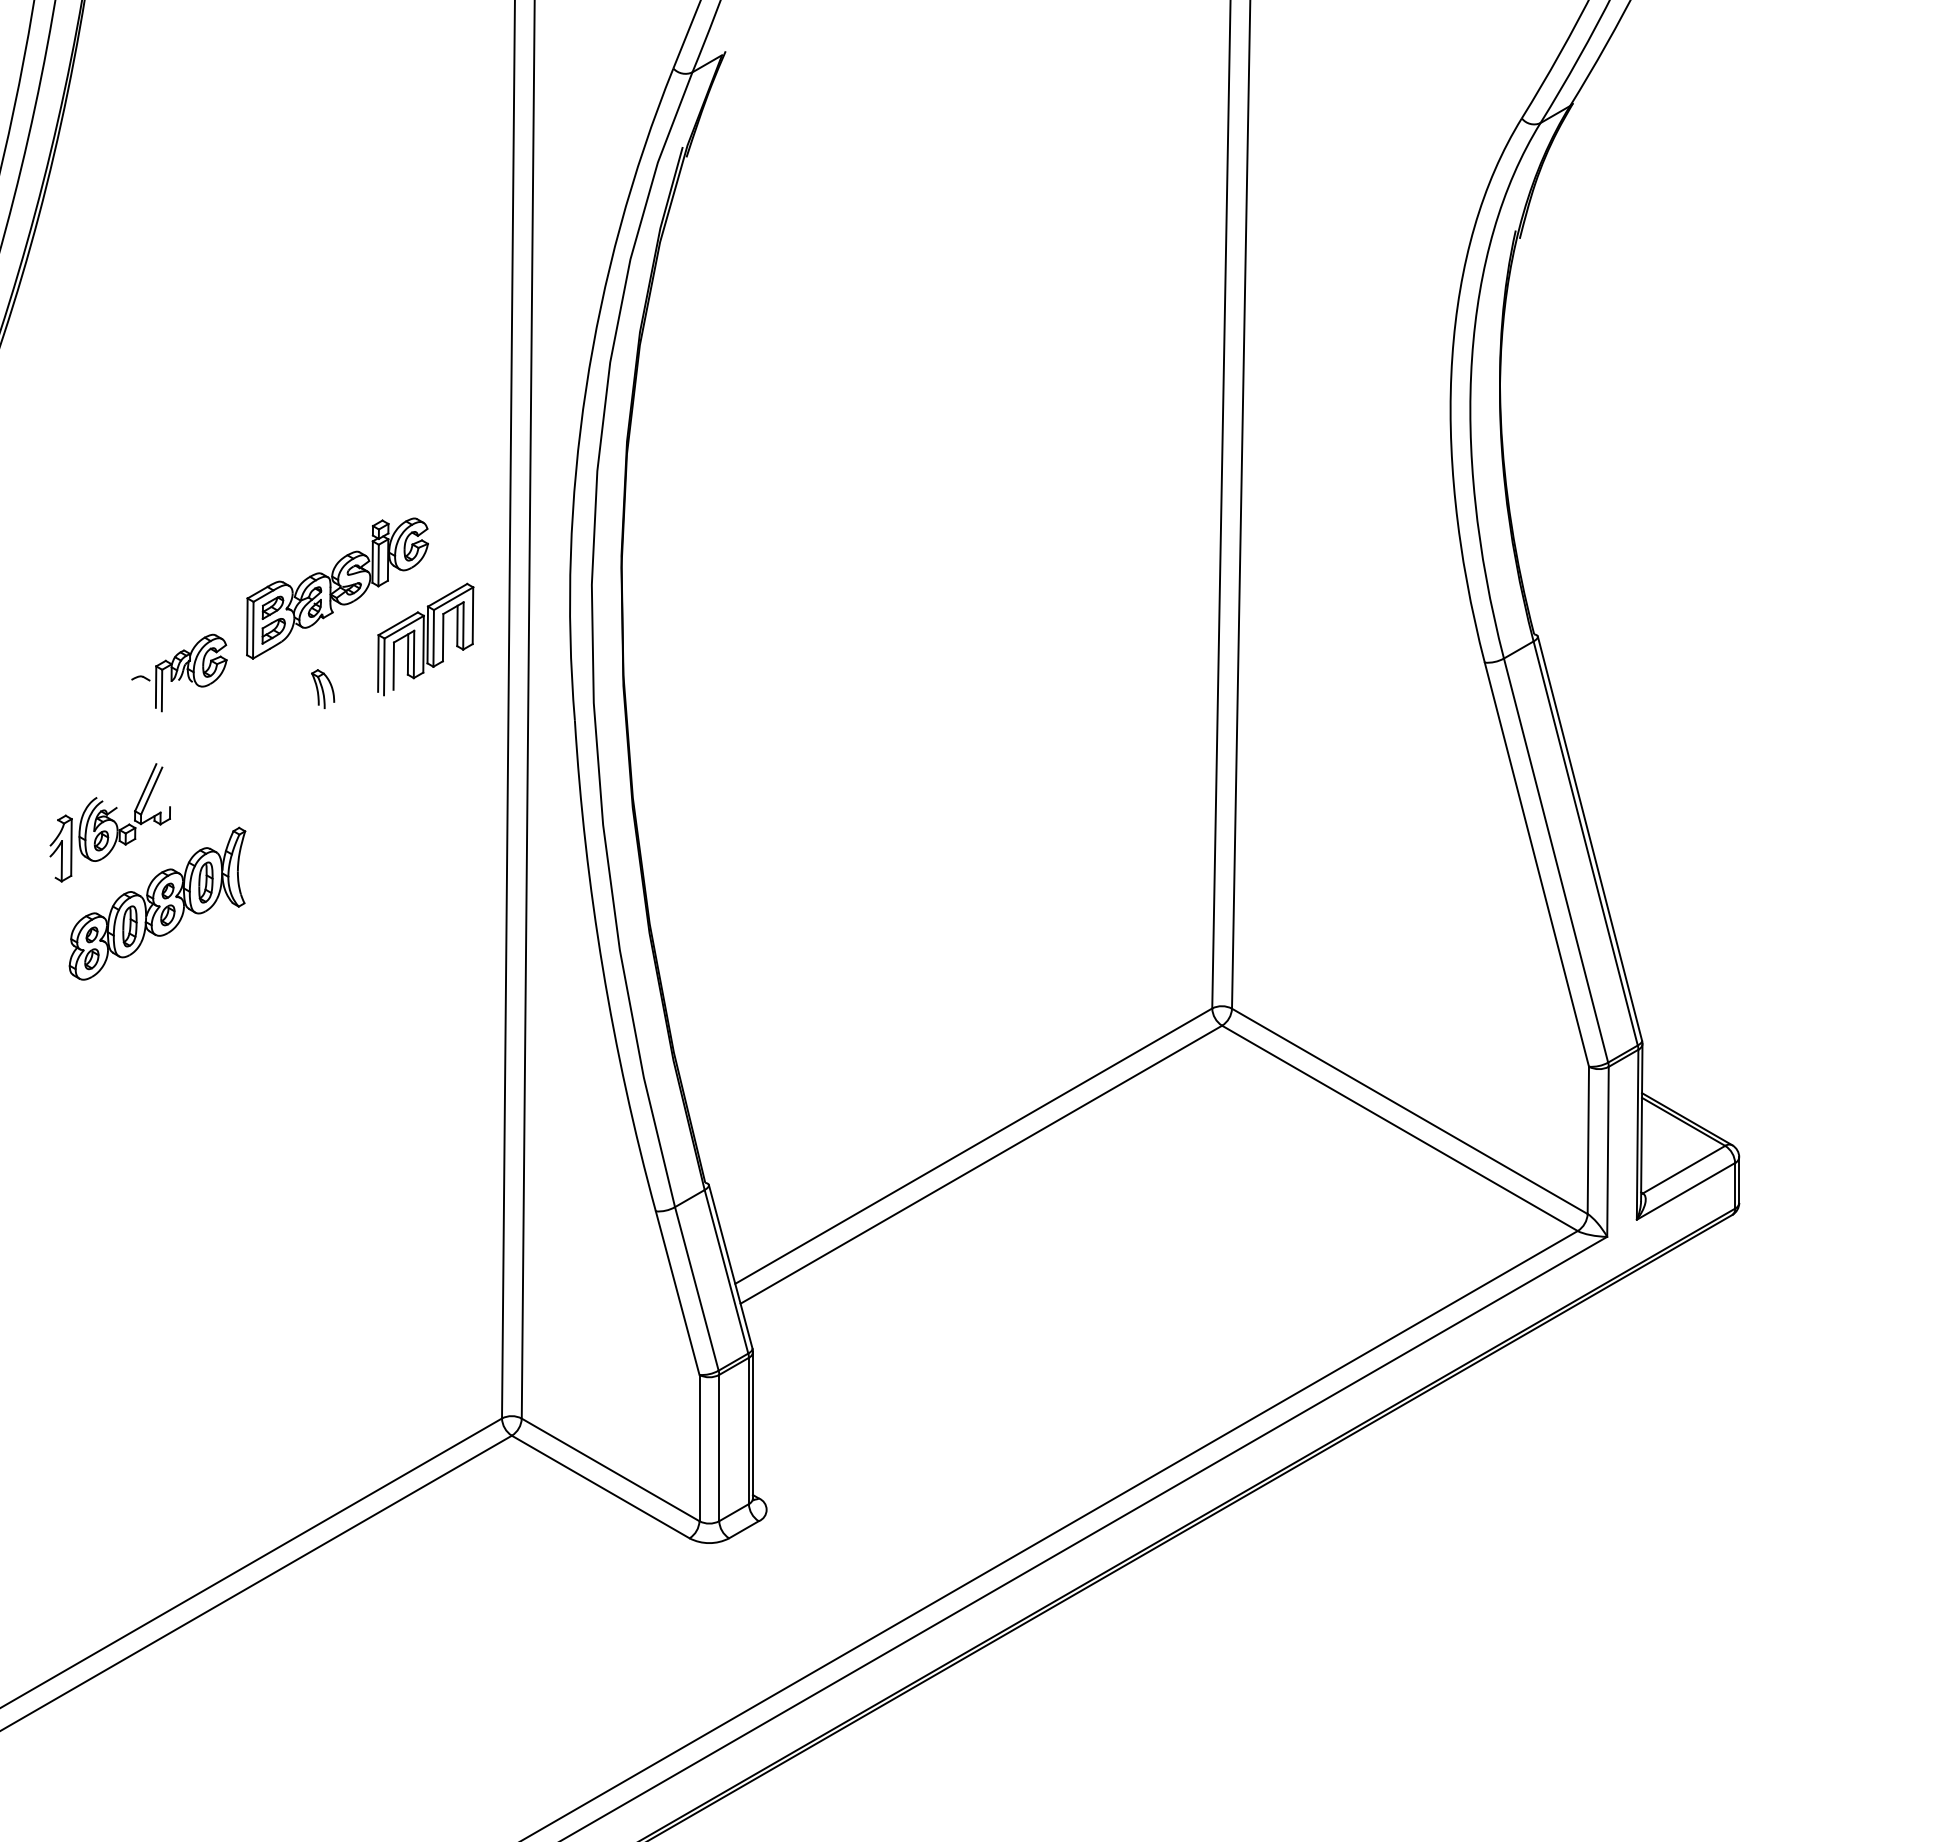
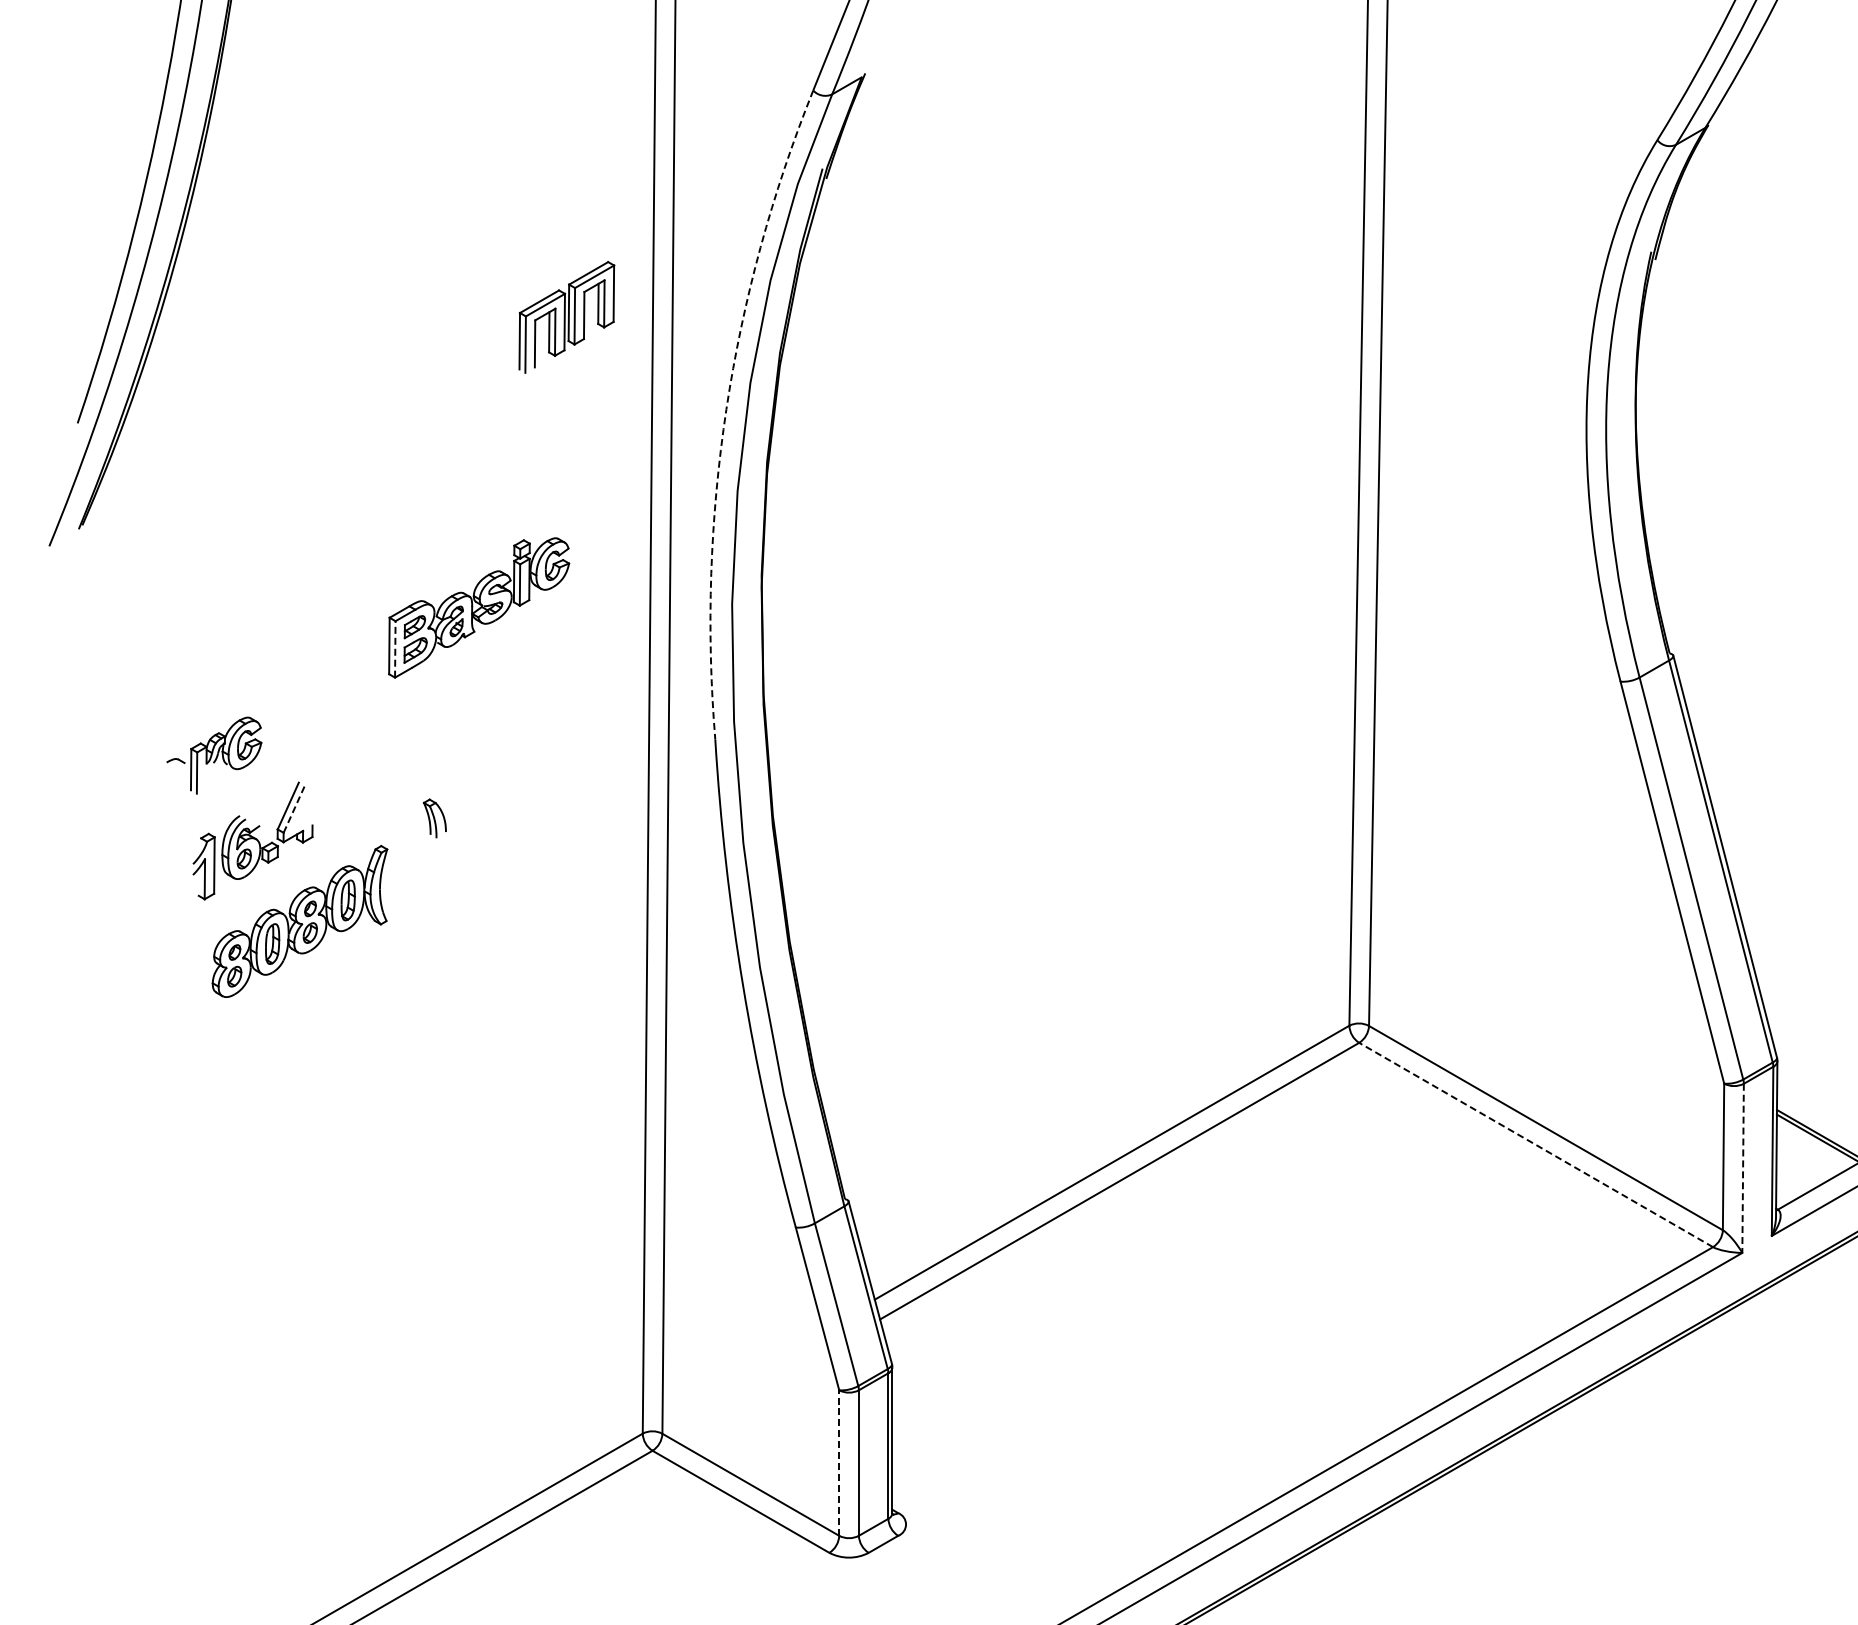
arc: (586, 388) -> (726, 408), solid -> dashed
line: (253, 629) -> (395, 648), solid -> dashed
part: (425, 639) -> (566, 317), moved
part: (179, 672) -> (214, 755), moved
part: (323, 688) -> (435, 817), moved
line: (151, 791) -> (294, 809), solid -> dashed
line: (1399, 1128) -> (1535, 1145), solid -> dashed
line: (1607, 1152) -> (1742, 1169), solid -> dashed
line: (699, 1447) -> (839, 1462), solid -> dashed

